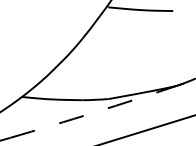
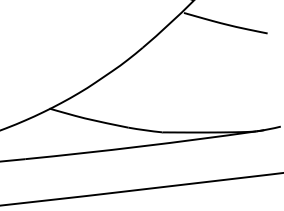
arc: (95, 112) -> (141, 146), dashed -> solid

